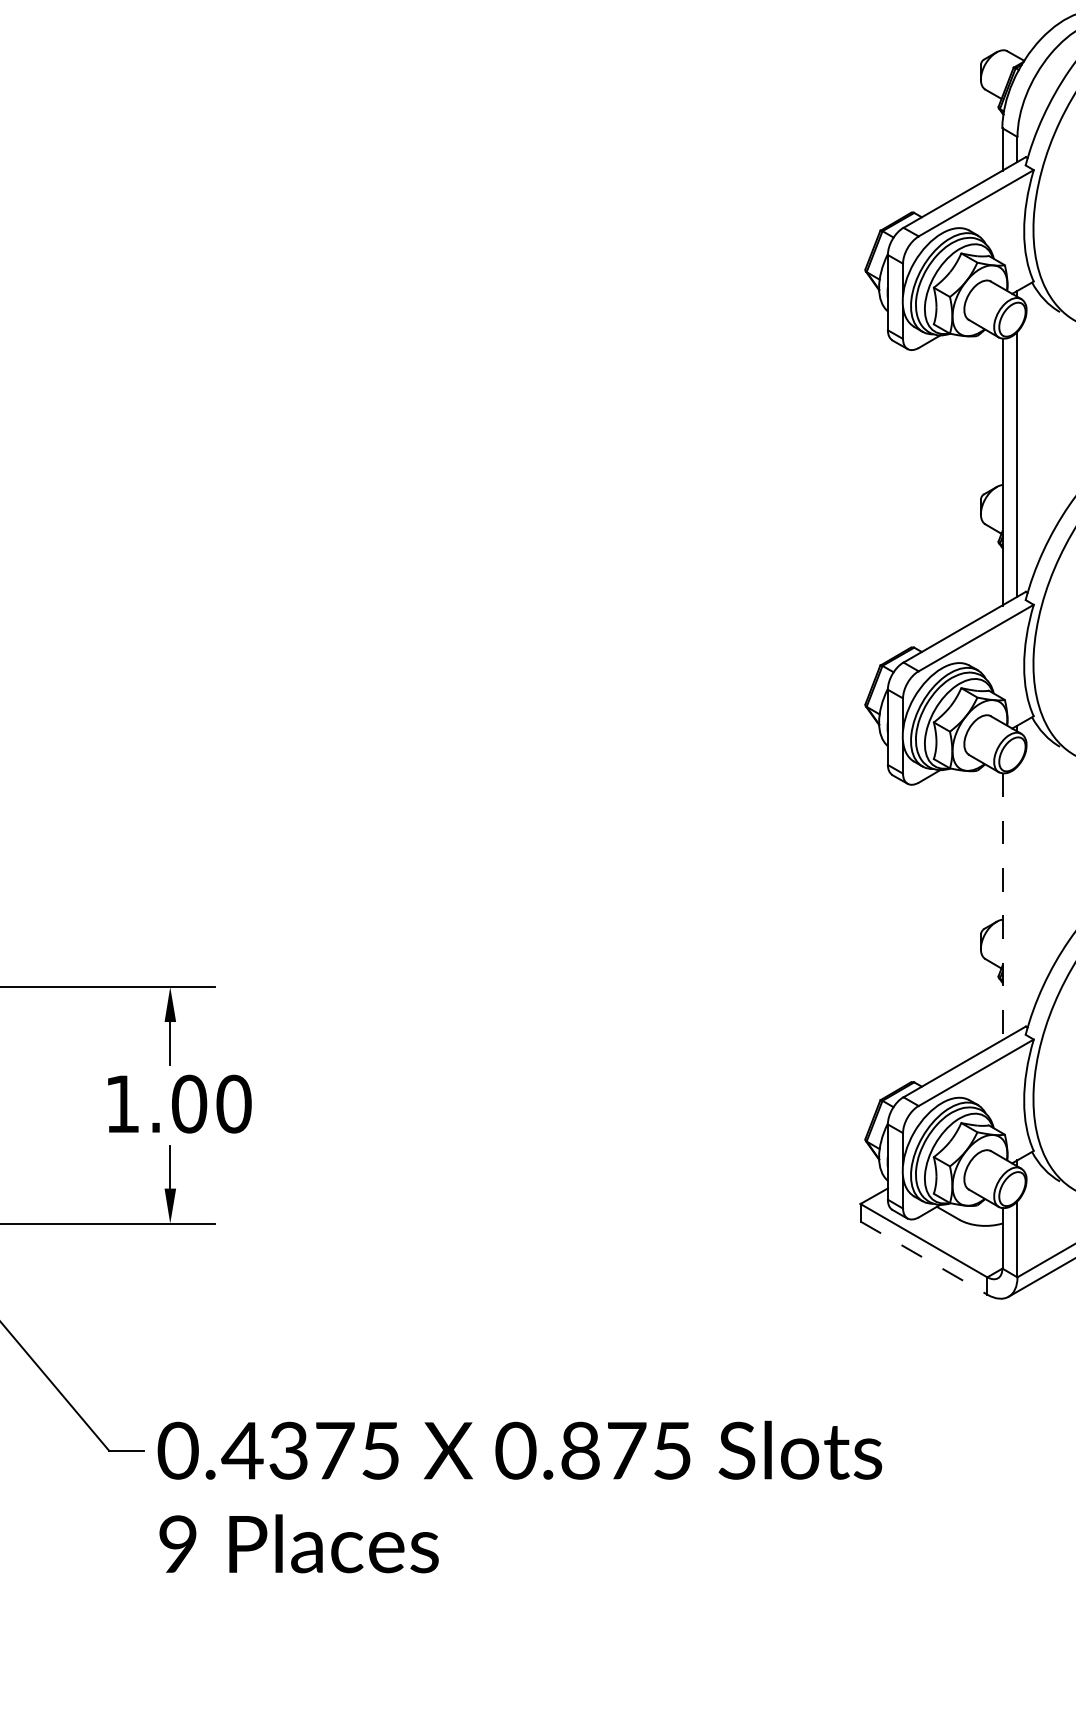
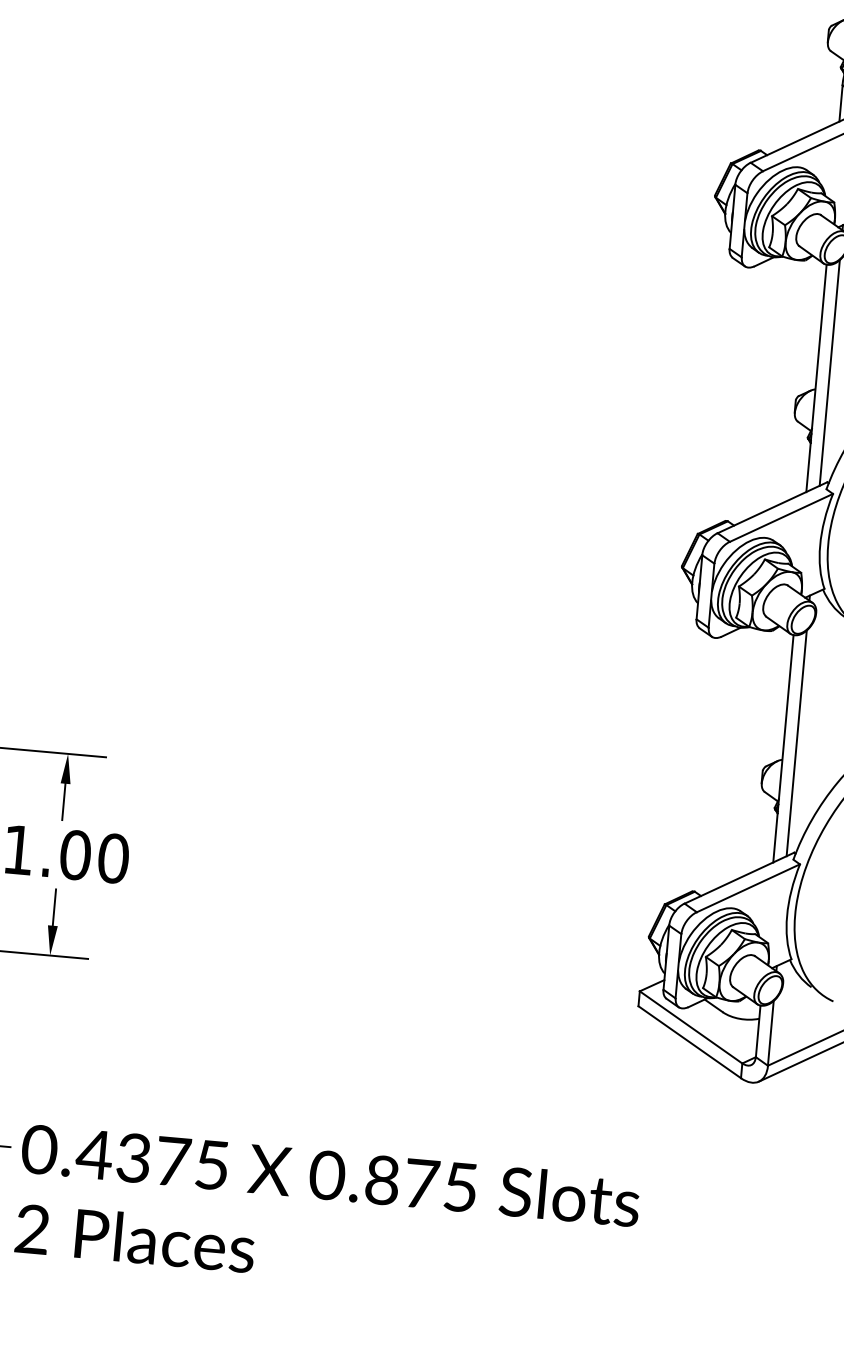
line: (1017, 898) -> (796, 742), added
line: (1002, 907) -> (783, 749), dashed -> solid
line: (924, 1258) -> (690, 1042), dashed -> solid
text: (177, 1543) -> (31, 1228), 9 -> 2

